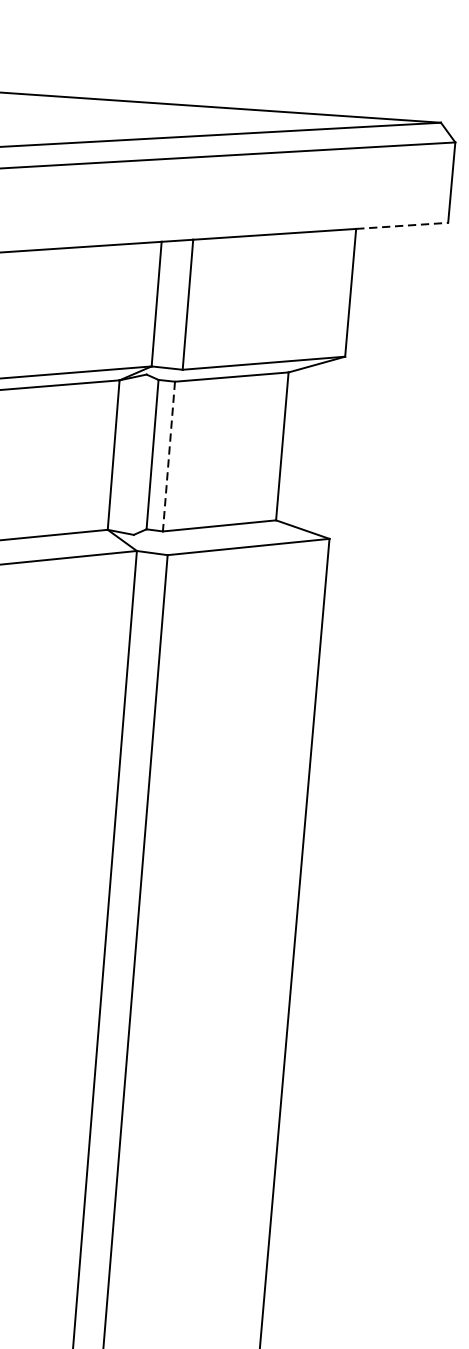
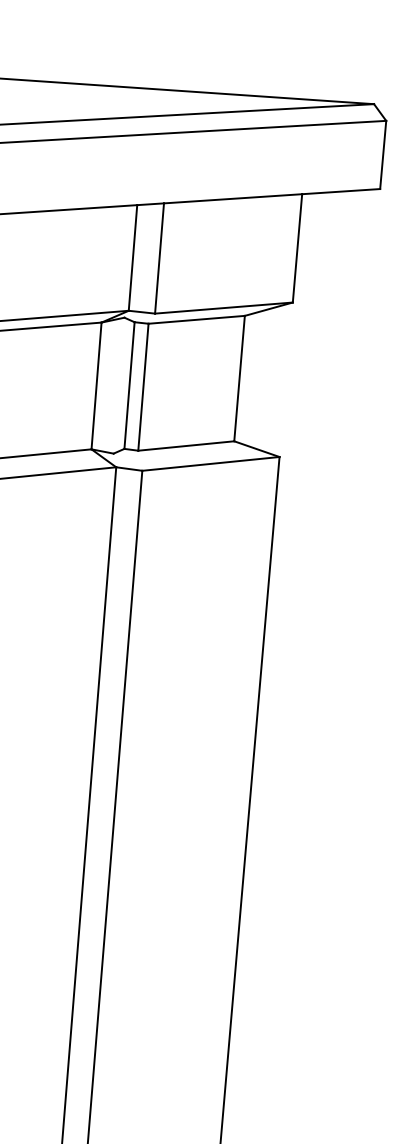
line: (402, 225) -> (341, 191), dashed -> solid
line: (169, 456) -> (143, 387), dashed -> solid

